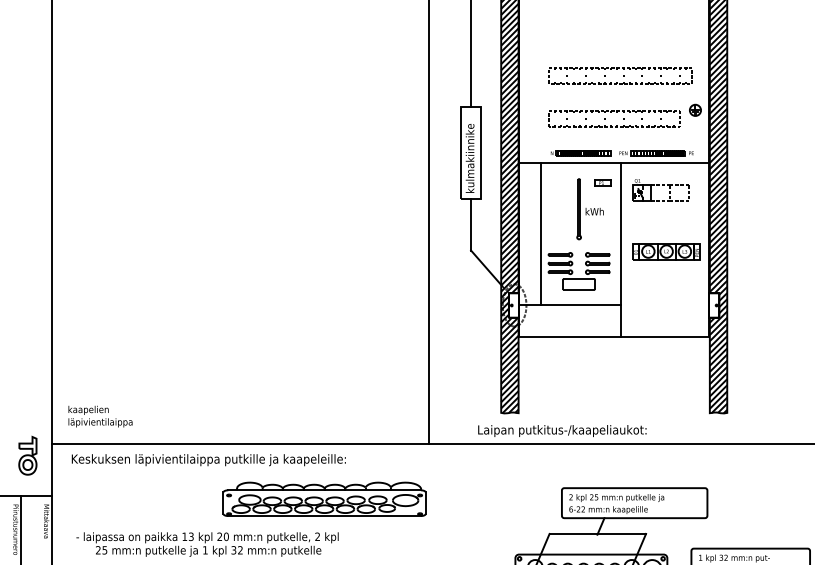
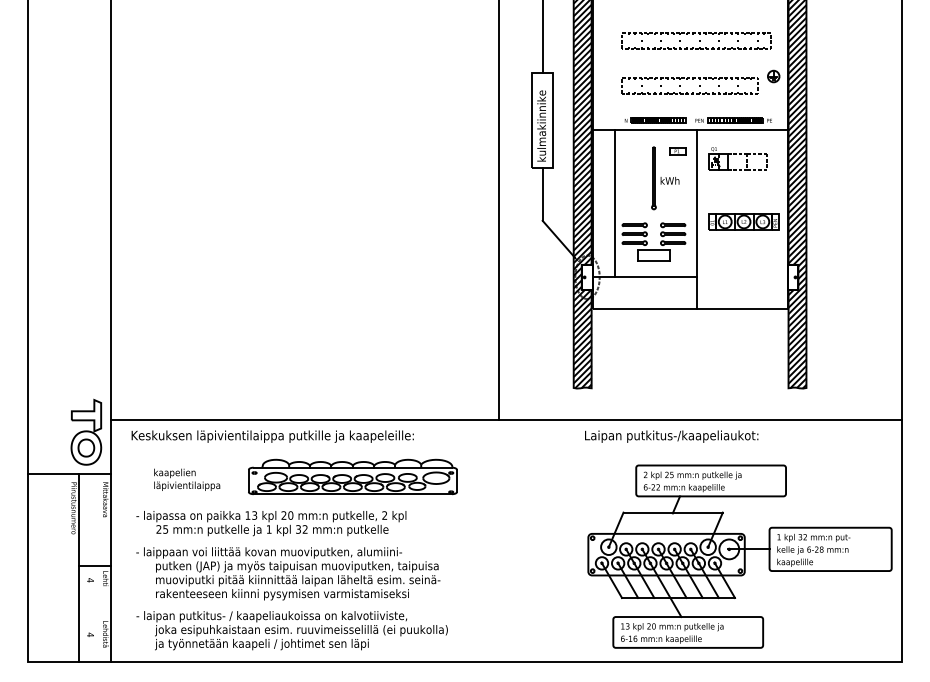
text: (100, 416) -> (187, 479), moved
text: (562, 430) -> (671, 436), moved
part: (27, 455) -> (86, 431), size x1.67
part: (324, 498) -> (352, 476), moved

